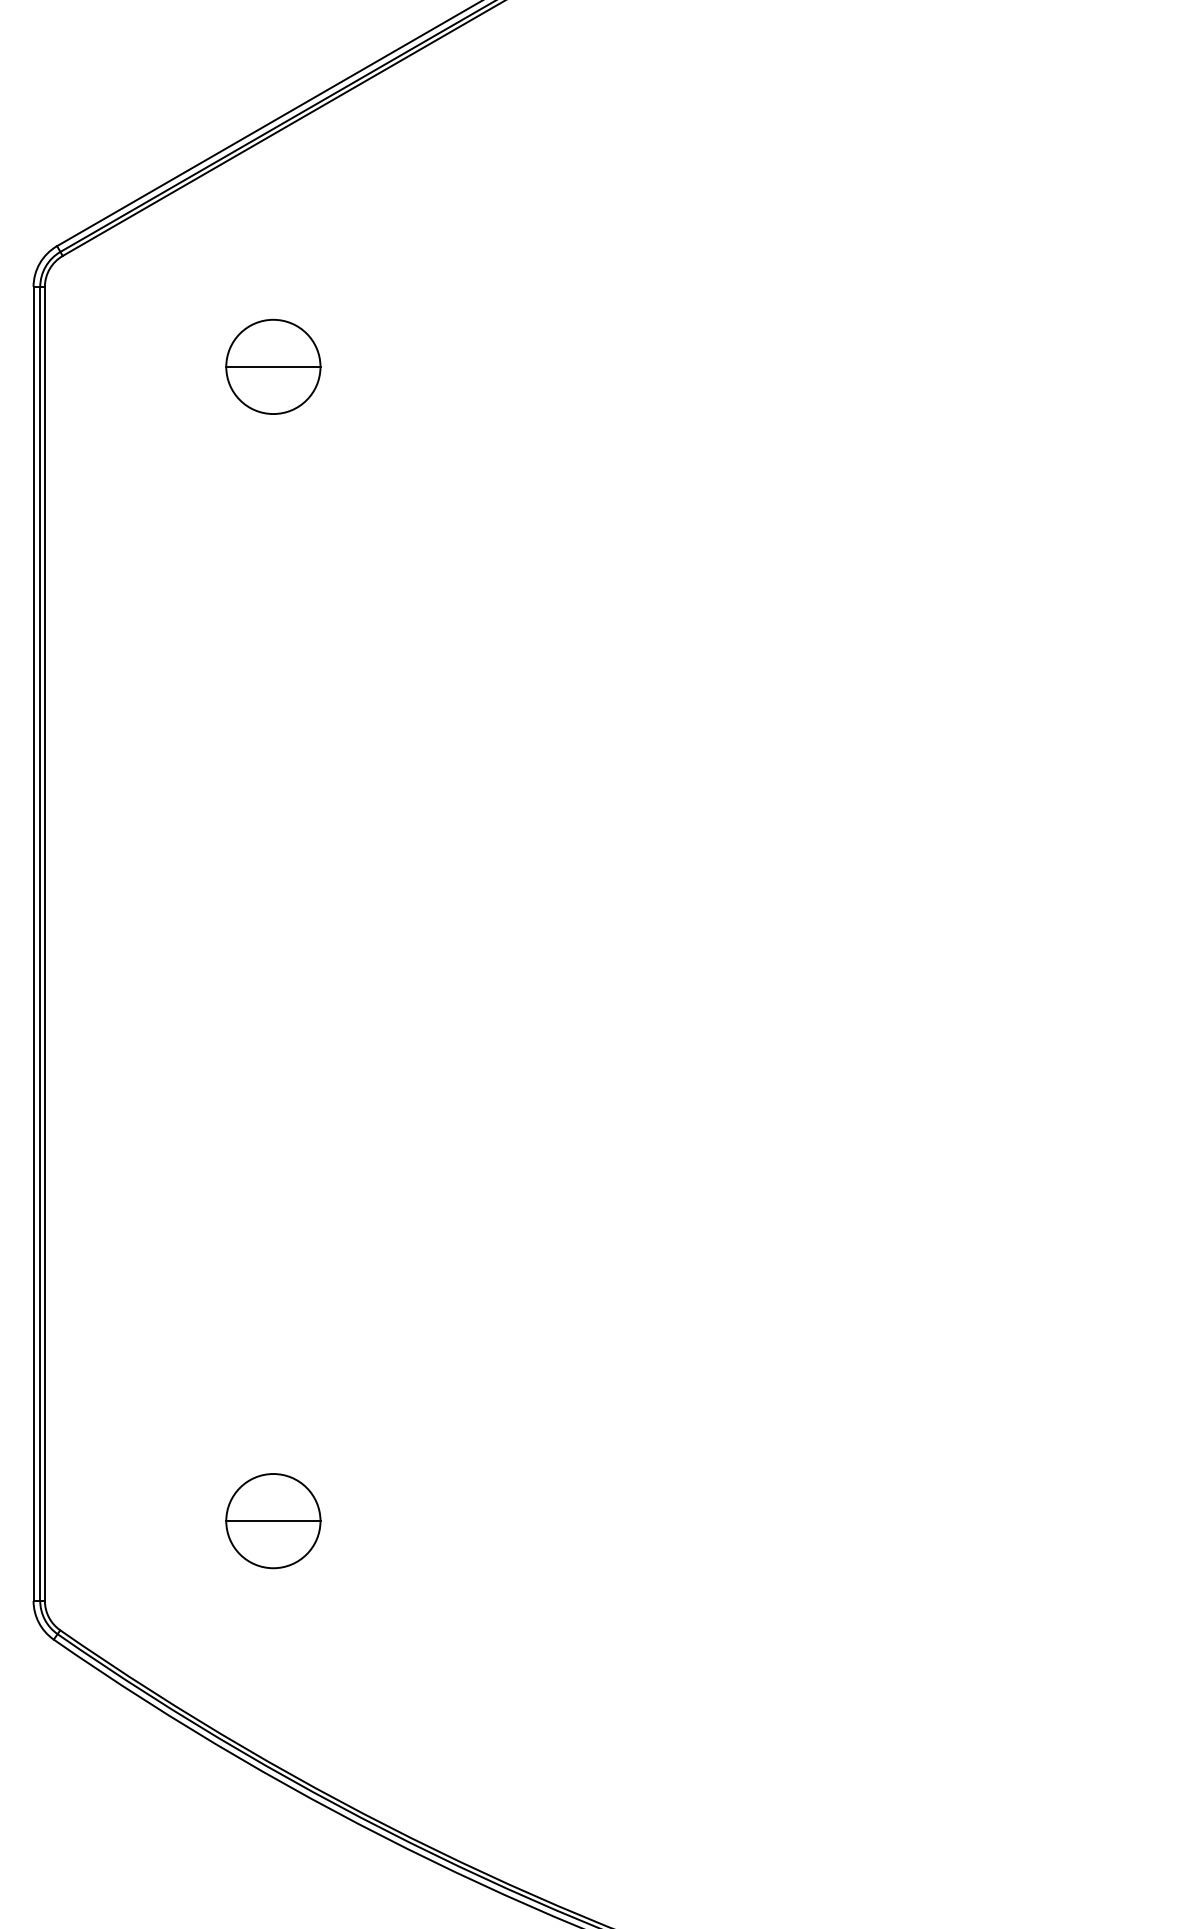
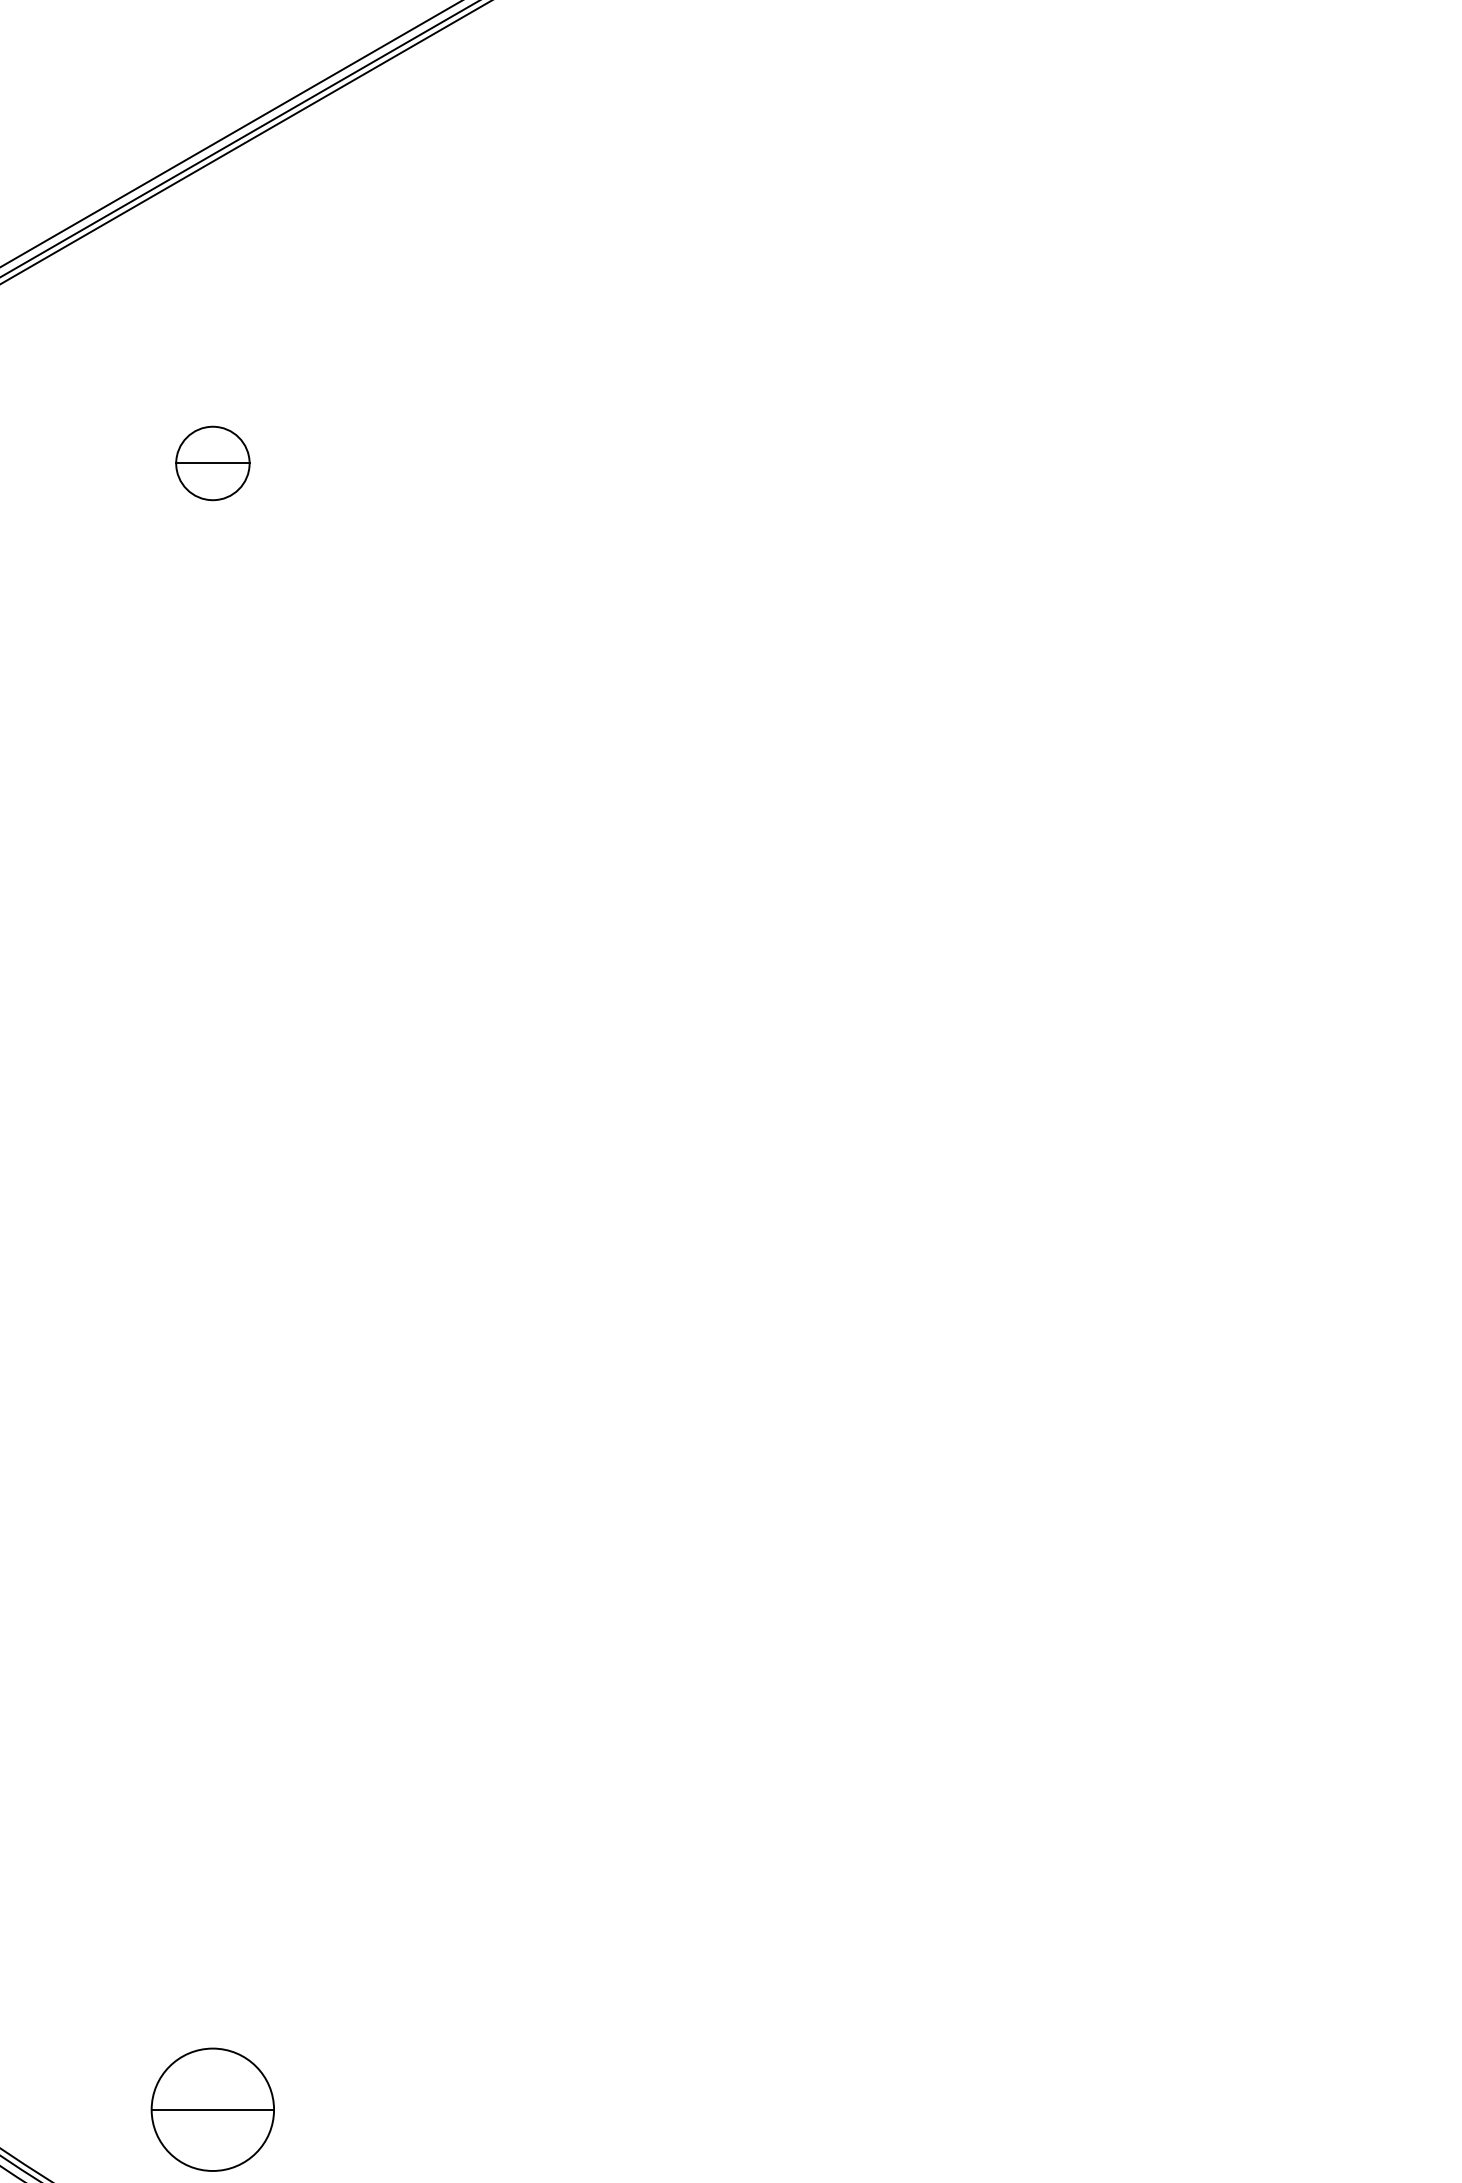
part: (273, 366) -> (212, 463), size x0.6
part: (273, 1521) -> (212, 2110), moved

